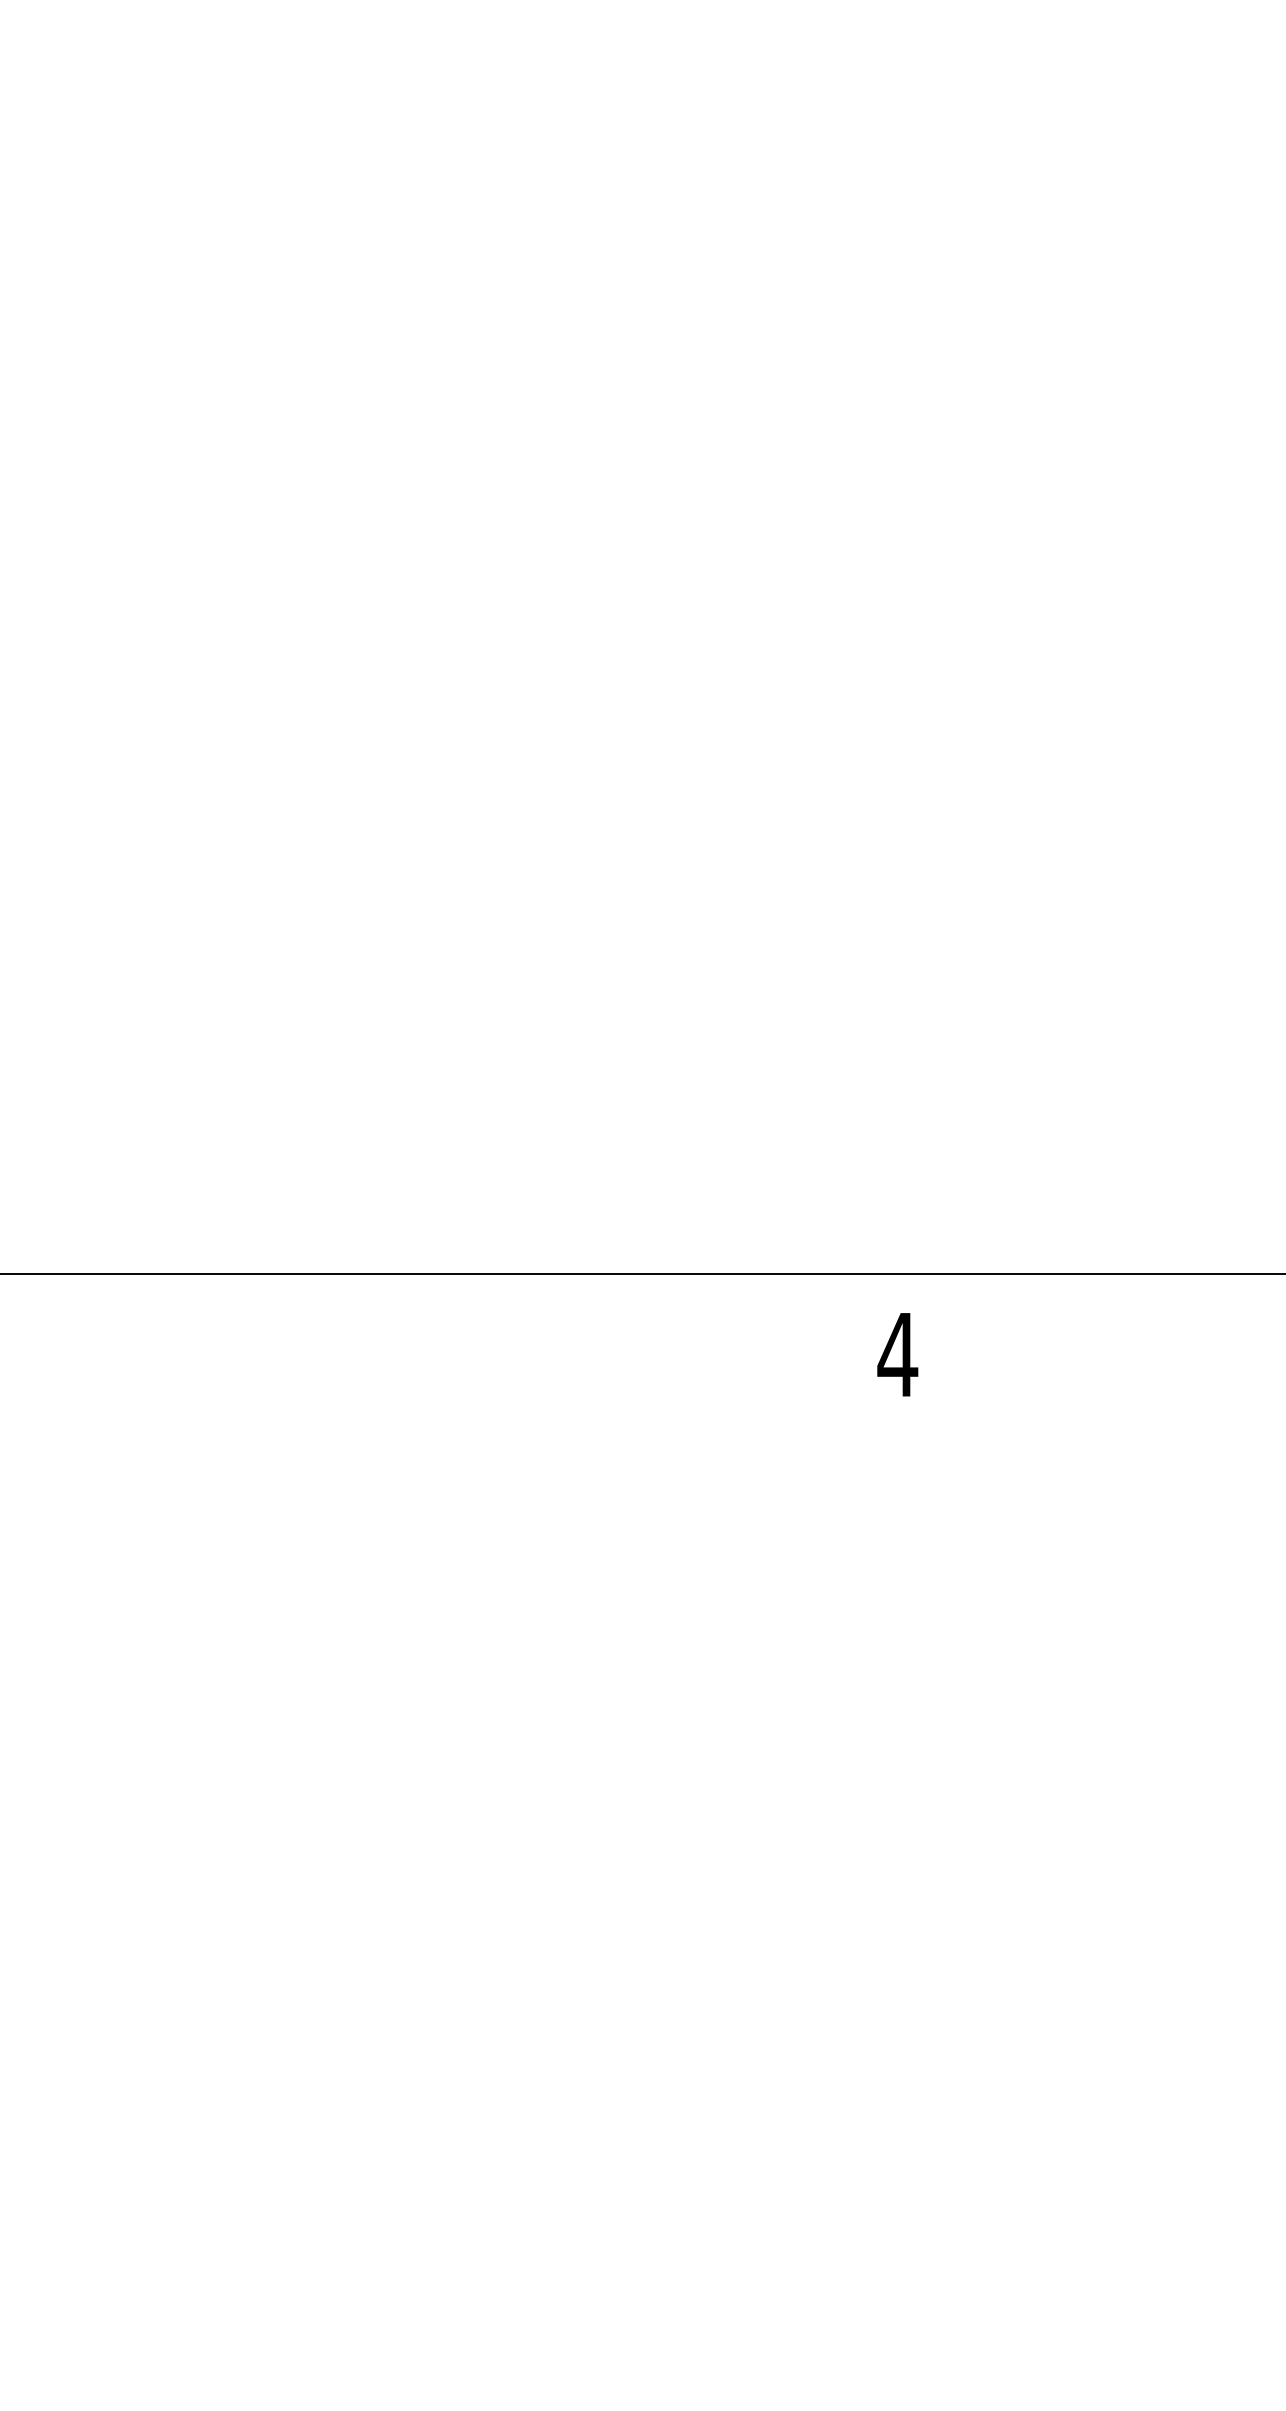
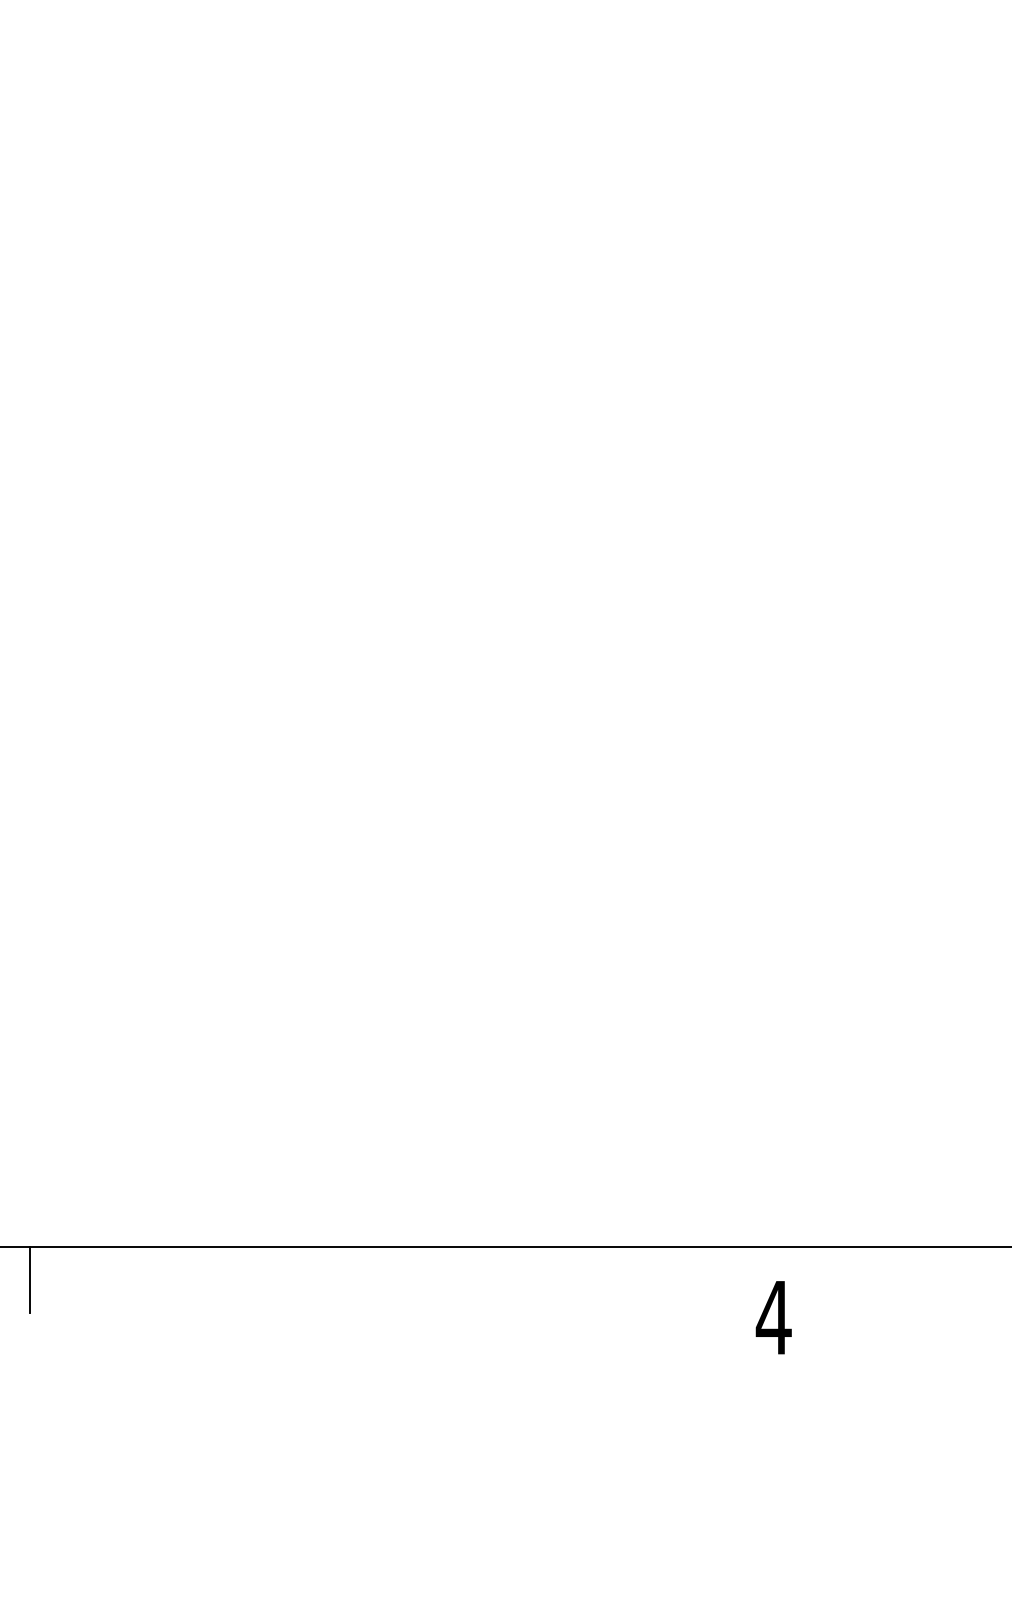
line: (51, 1311) -> (30, 1279), added

